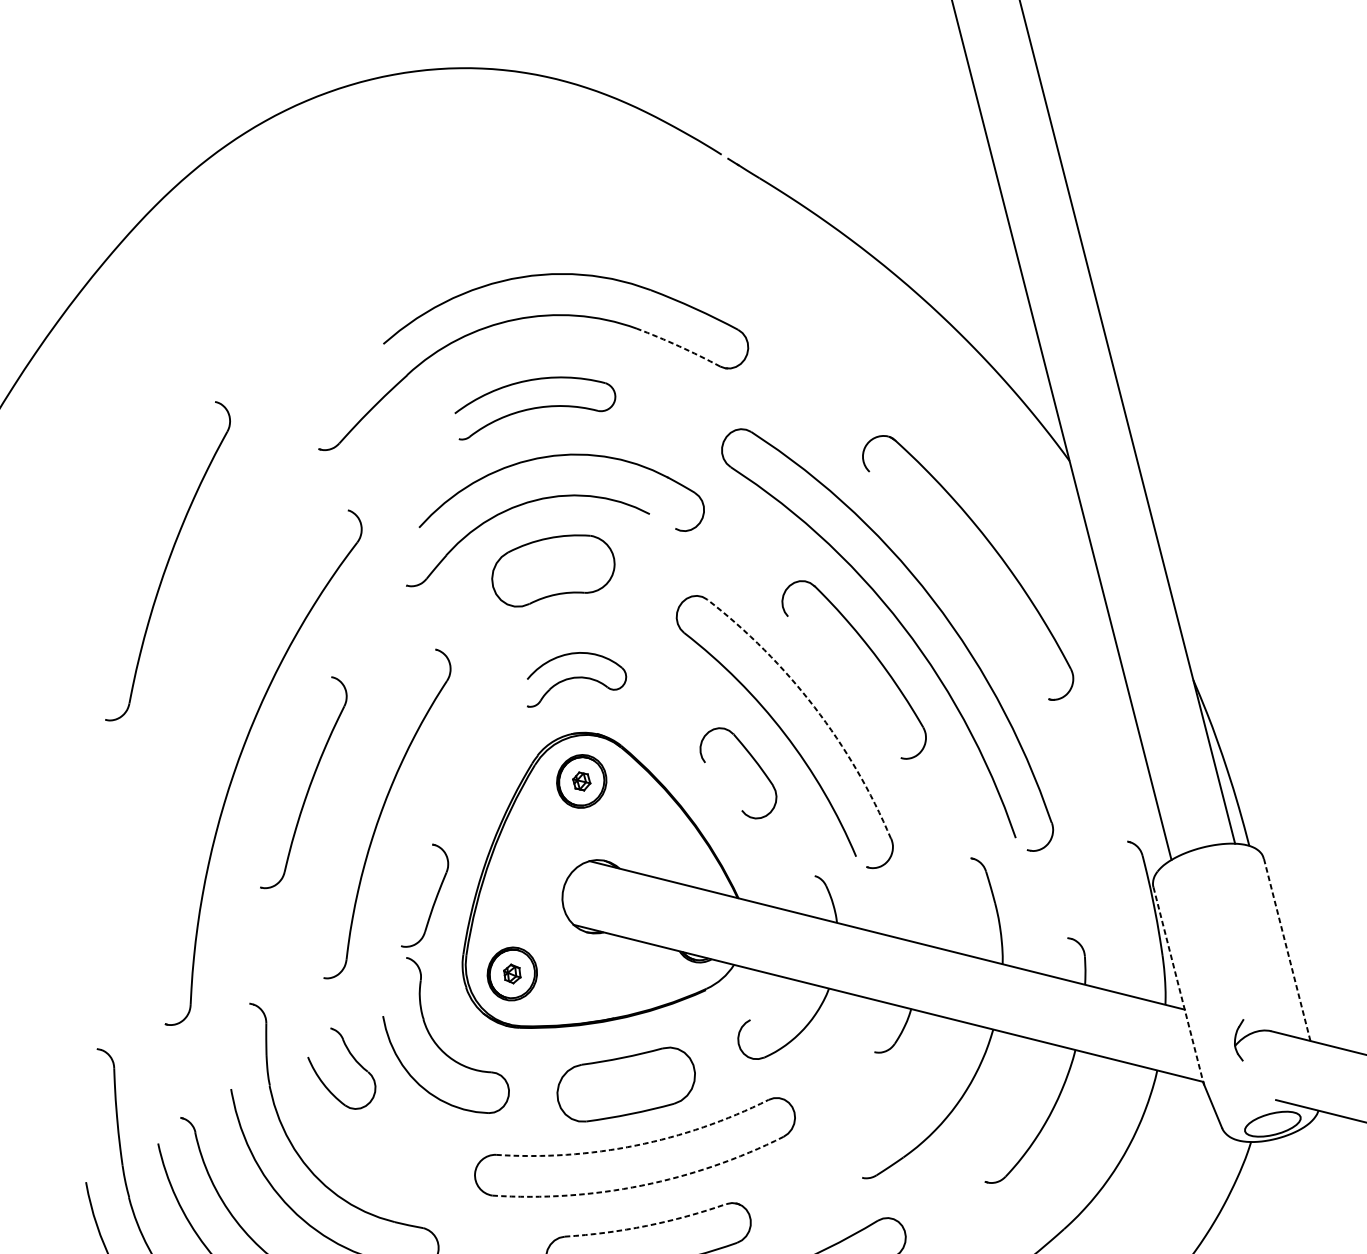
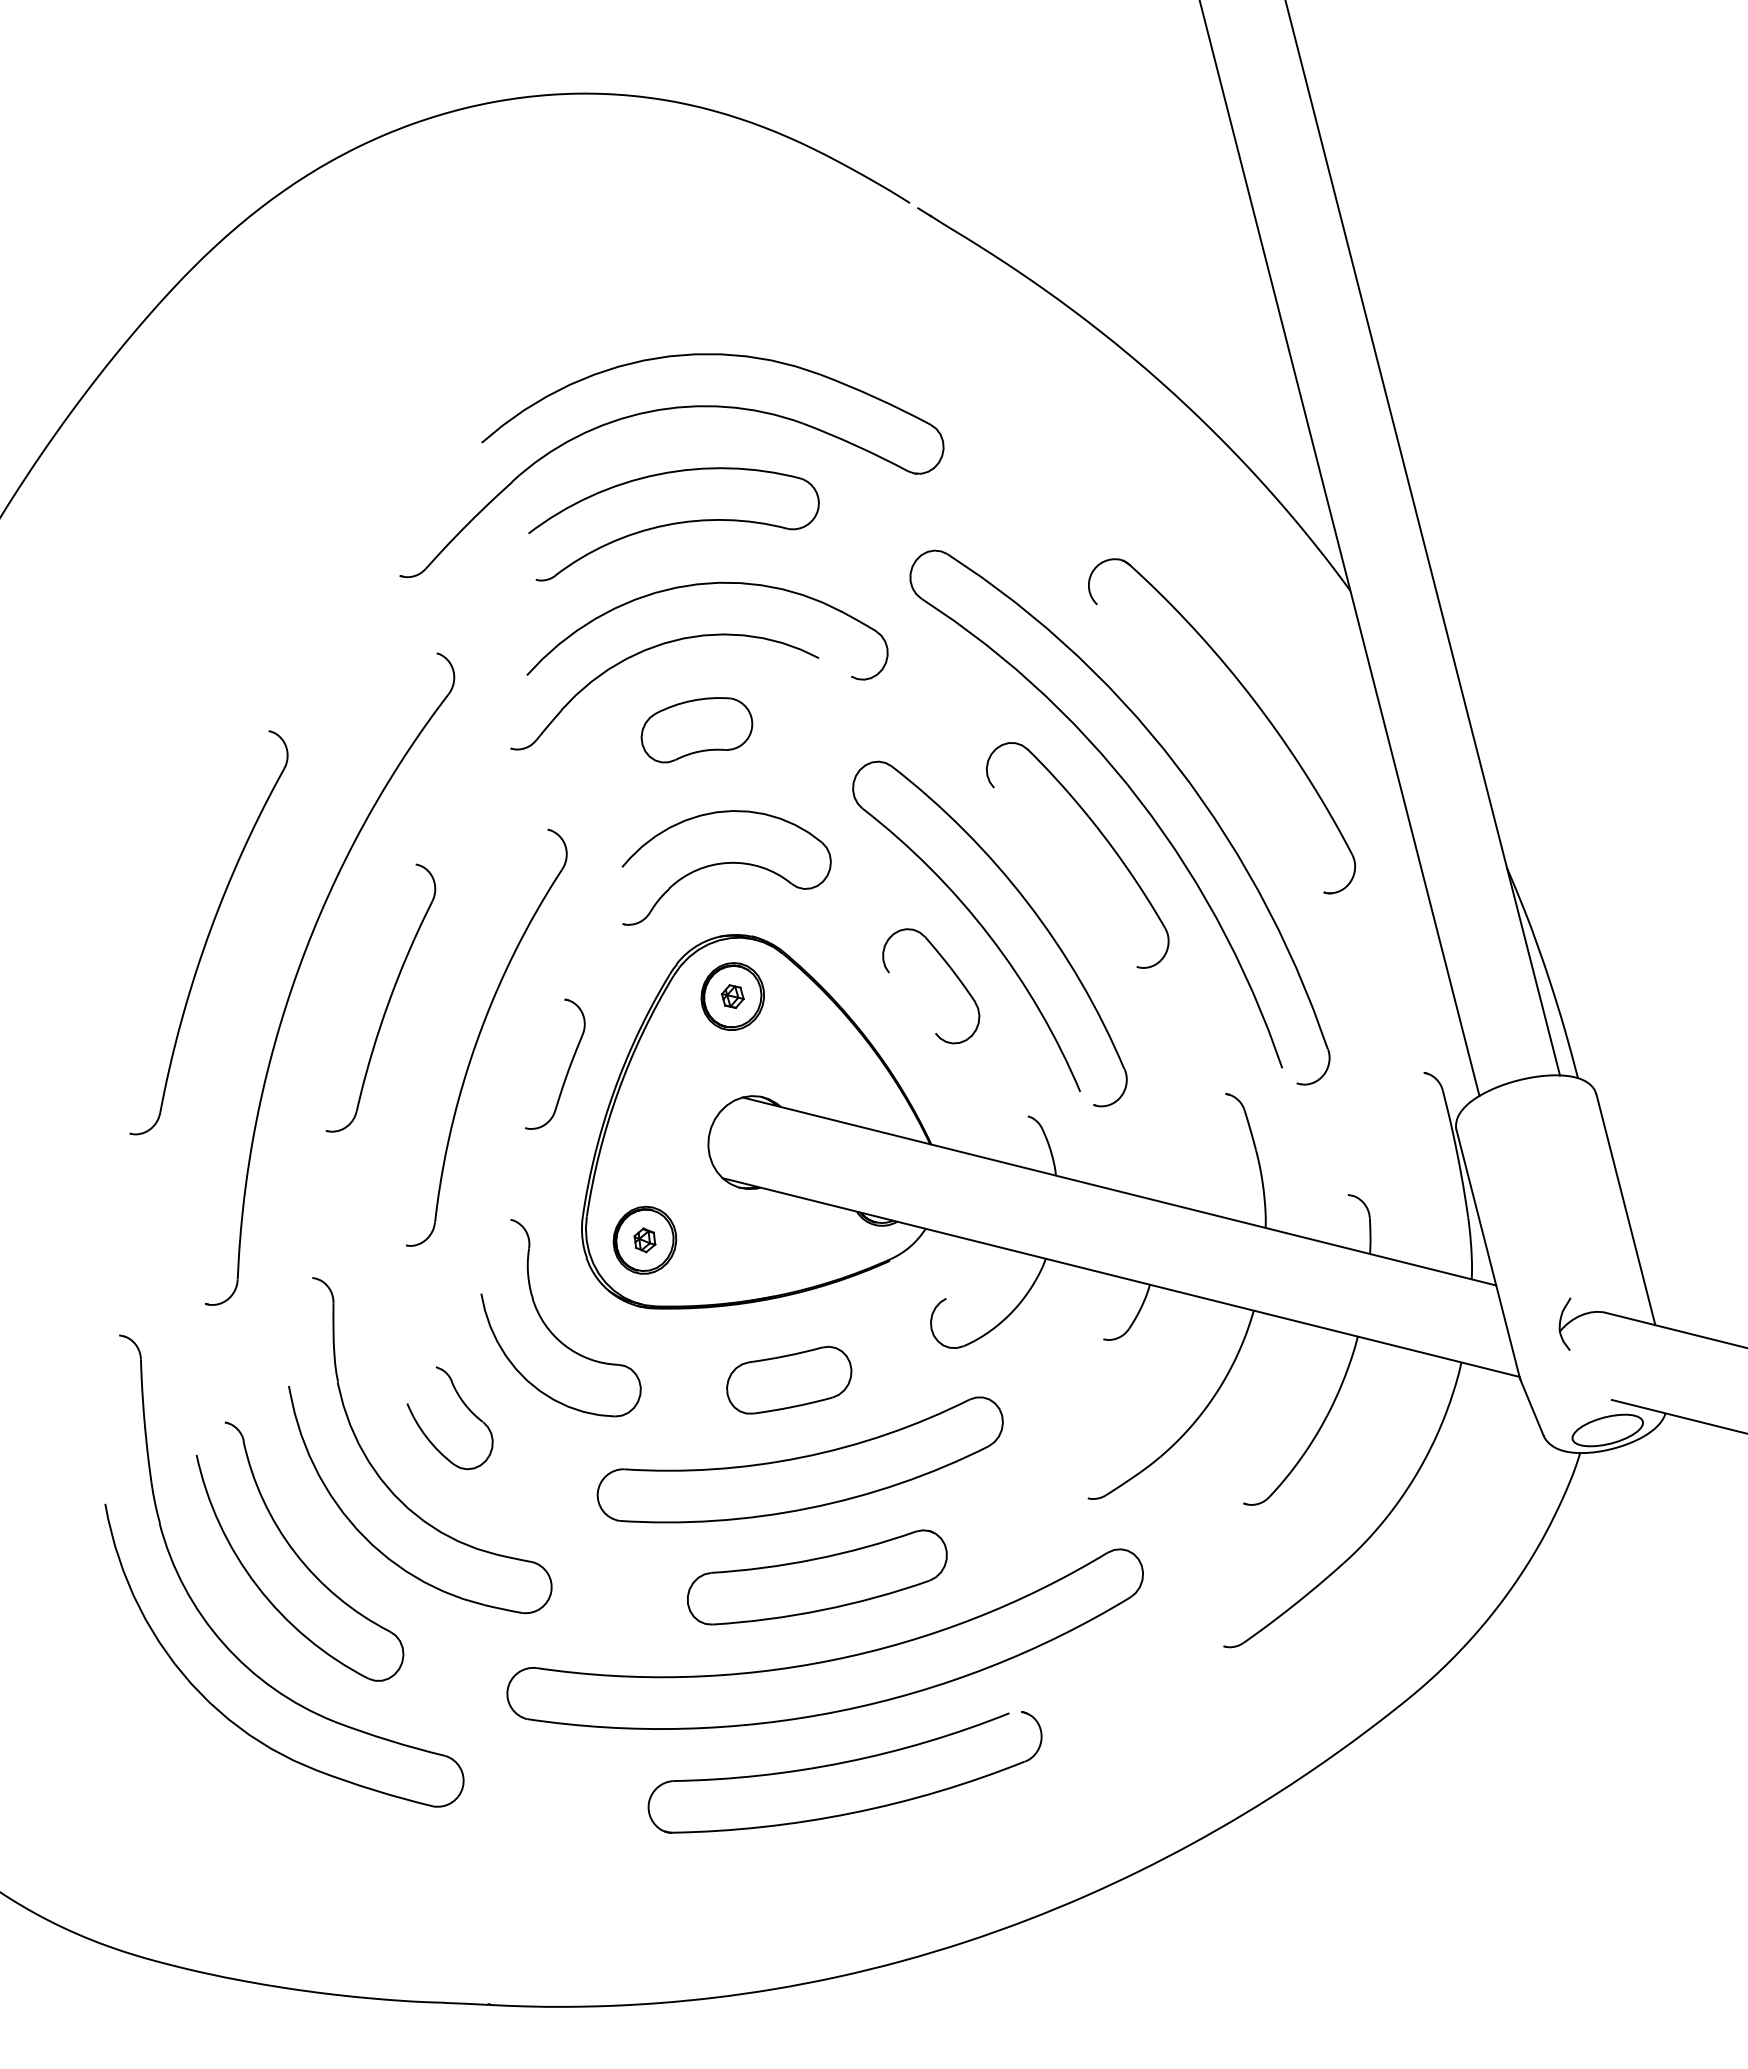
arc: (679, 346) -> (856, 445), dashed -> solid
part: (534, 408) -> (673, 524), size x1.43
part: (167, 561) -> (208, 932), moved
part: (553, 571) -> (696, 730), size x0.71
part: (576, 679) -> (726, 867), size x1.67
arc: (814, 707) -> (1027, 902), dashed -> solid
part: (435, 898) -> (568, 1067), moved
line: (1286, 949) -> (1625, 1209), dashed -> solid
line: (1178, 985) -> (1488, 1254), dashed -> solid
part: (352, 1057) -> (463, 1404), moved
part: (626, 1083) -> (789, 1379), size x0.71
arc: (635, 1145) -> (801, 1457), dashed -> solid
arc: (641, 1185) -> (808, 1508), dashed -> solid
arc: (647, 1226) -> (815, 1559), dashed -> solid

